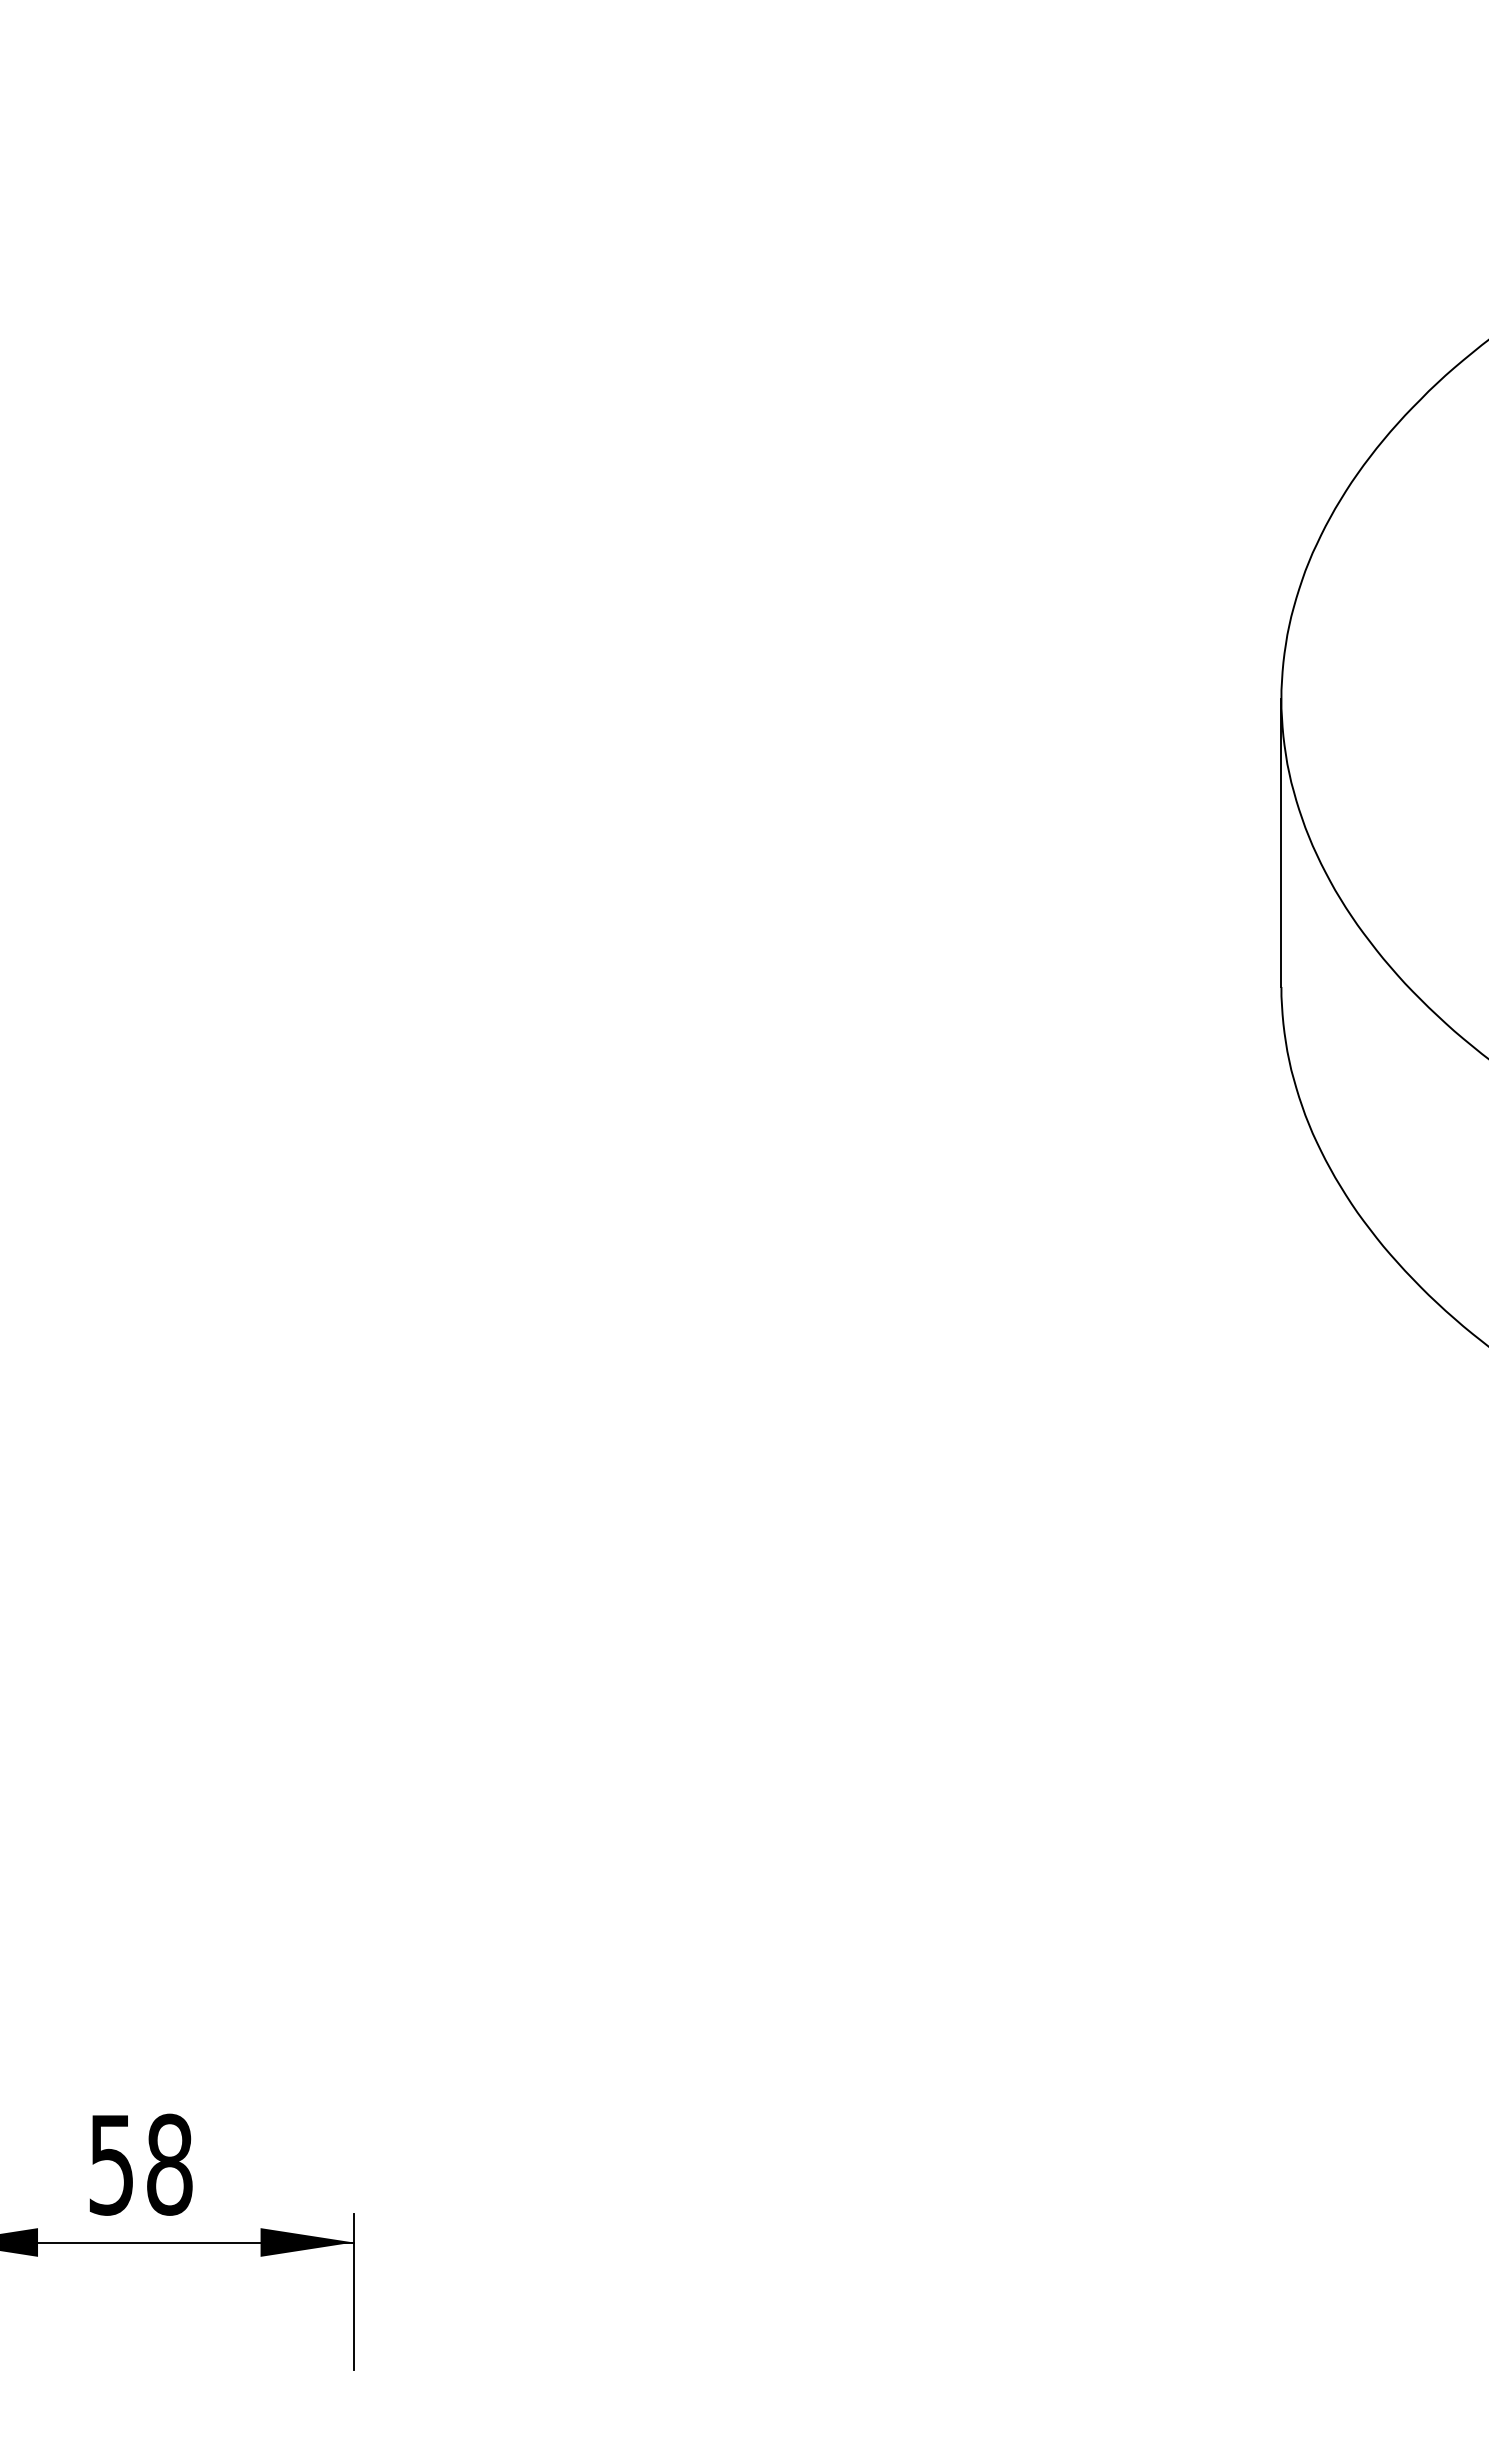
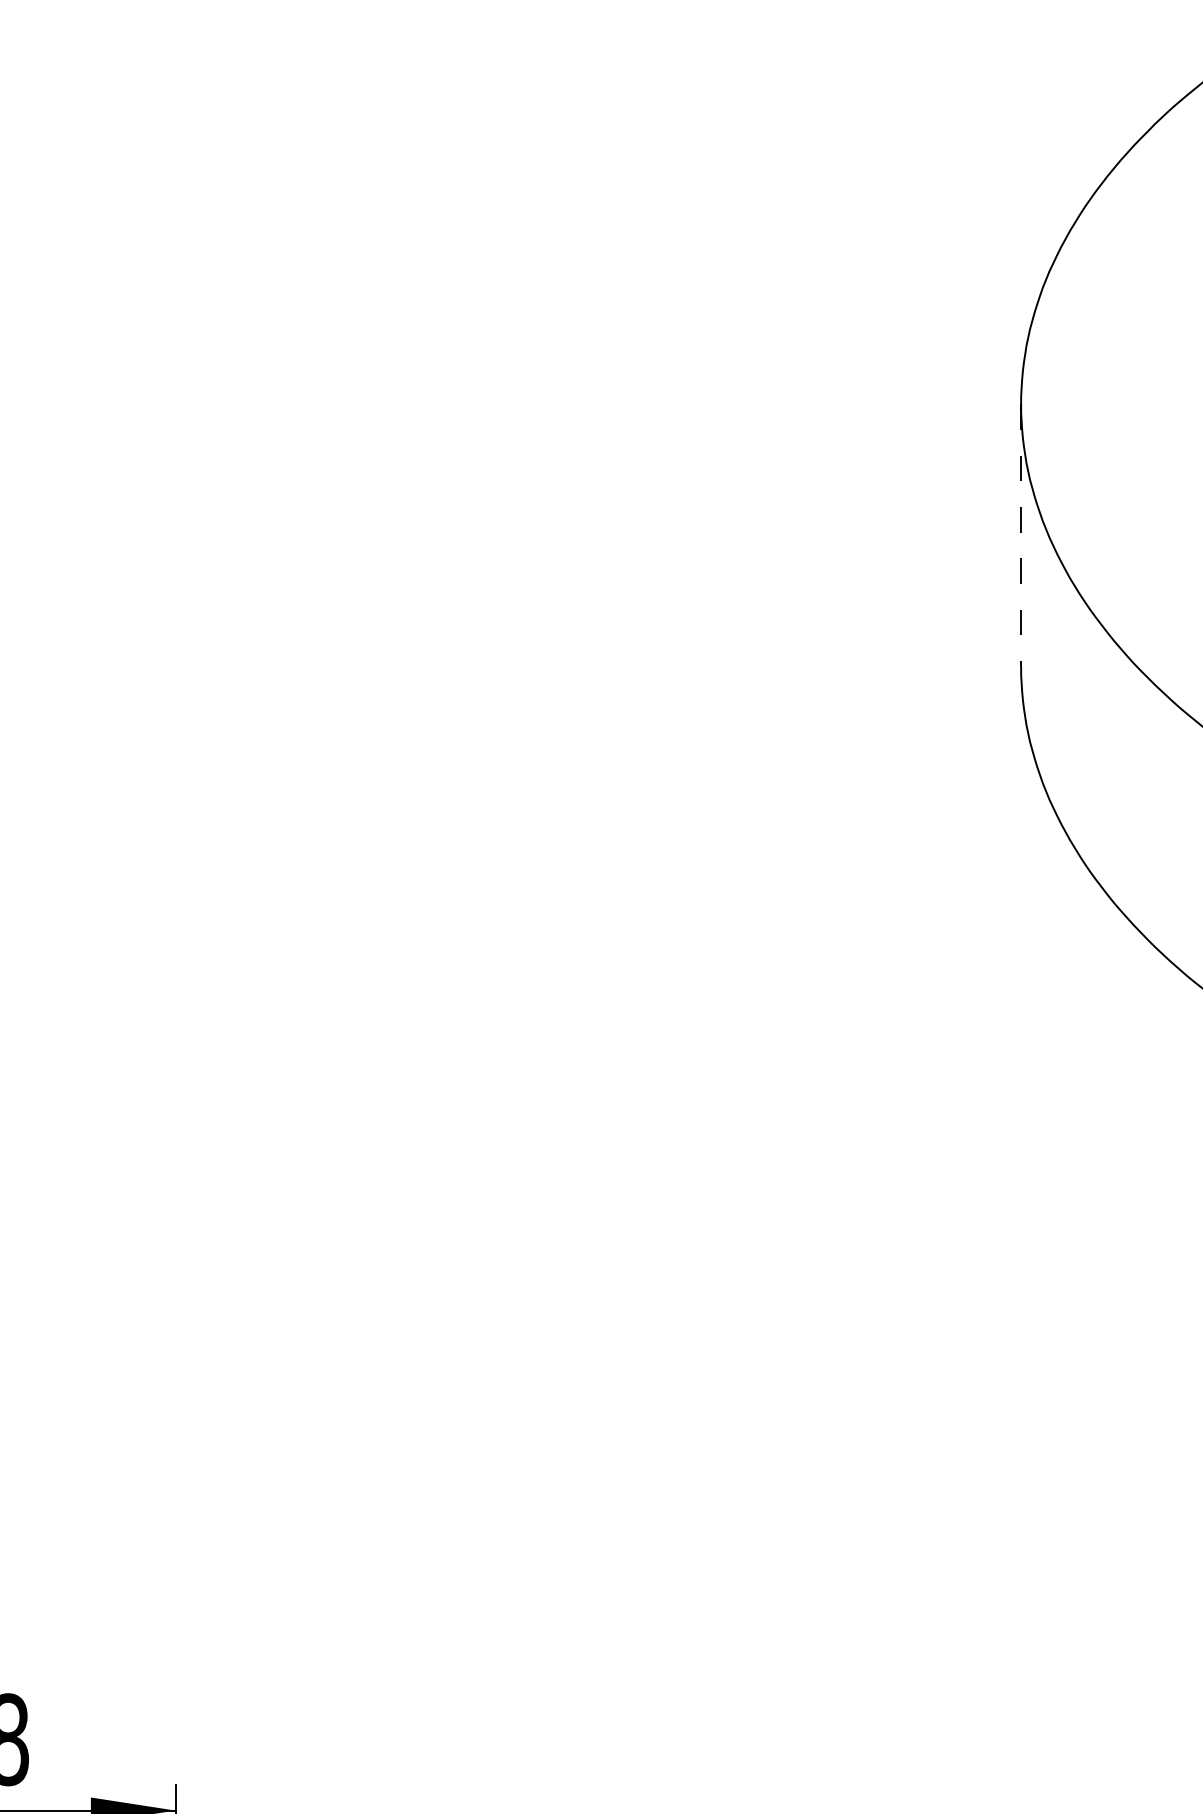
line: (1281, 843) -> (1021, 535), solid -> dashed

